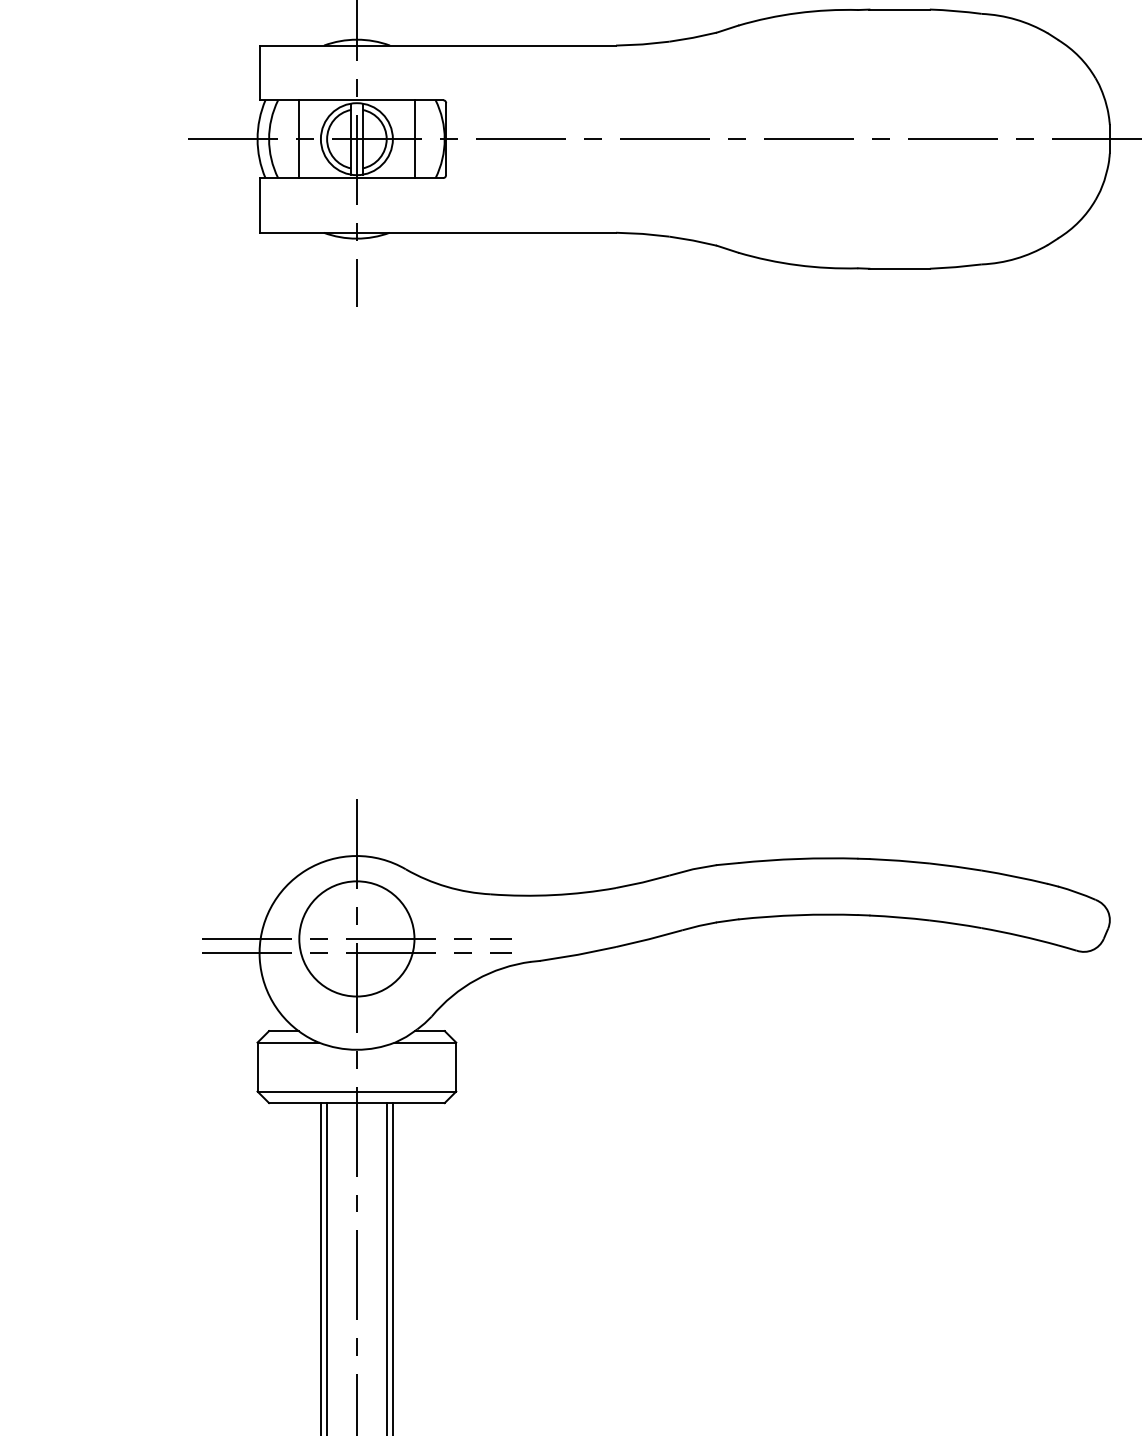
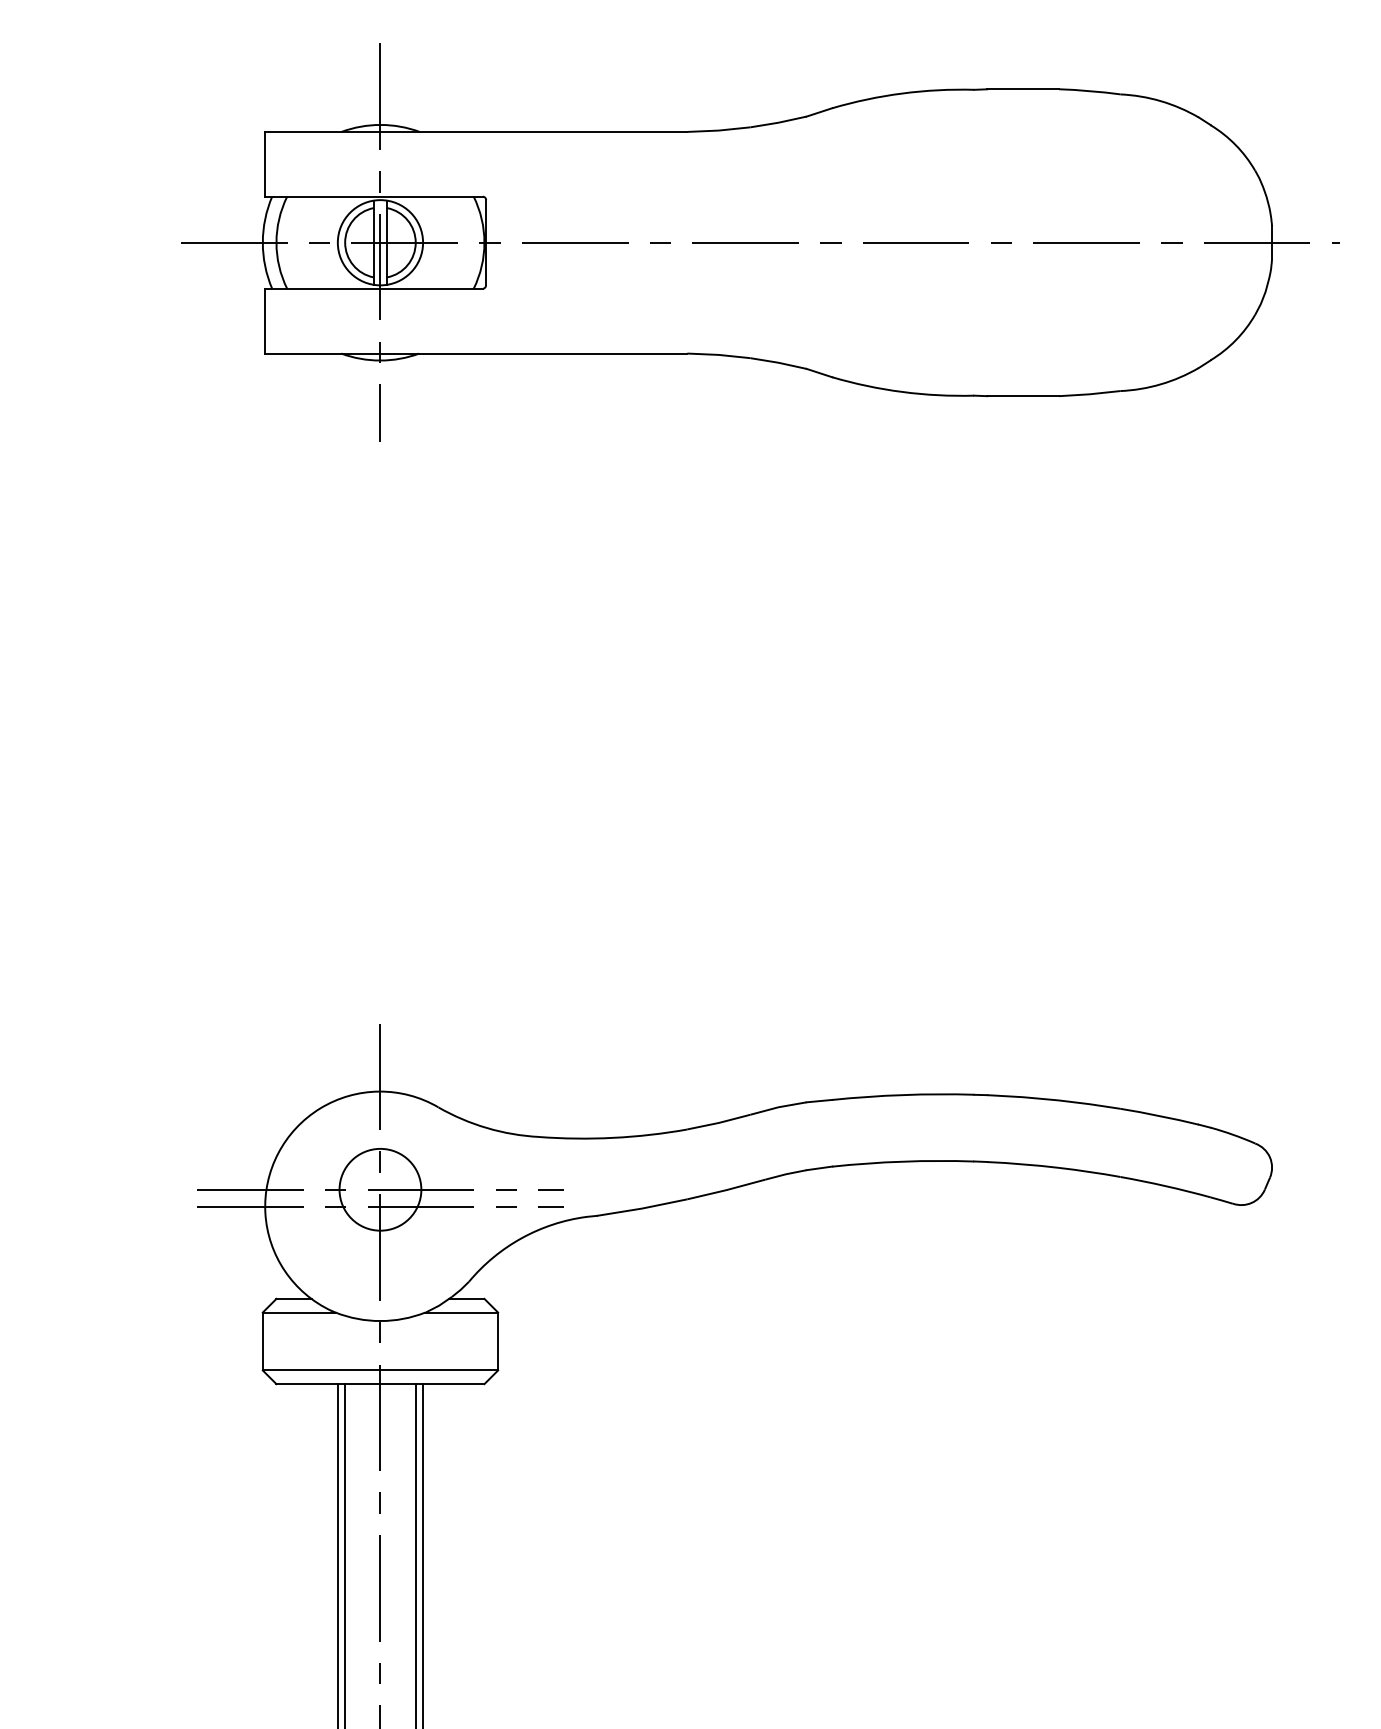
line: (299, 138) -> (312, 242), removed
line: (414, 138) -> (448, 242), removed
circle: (356, 938) -> (380, 1189), size x0.6

